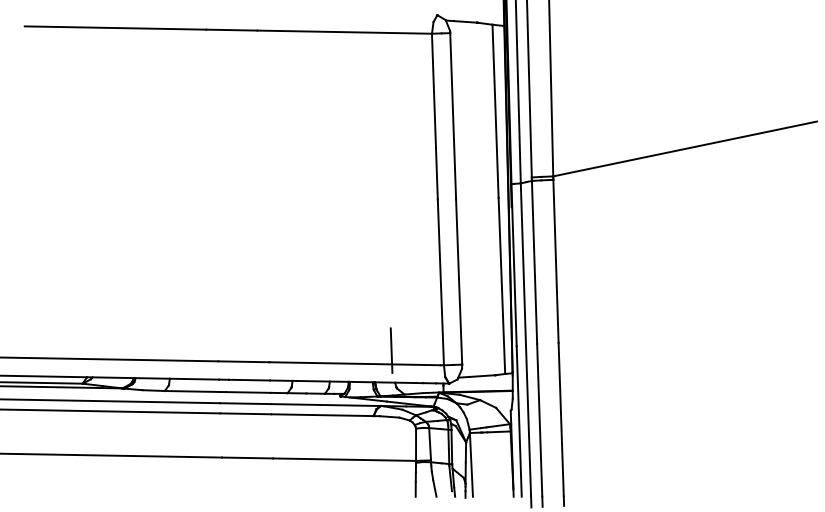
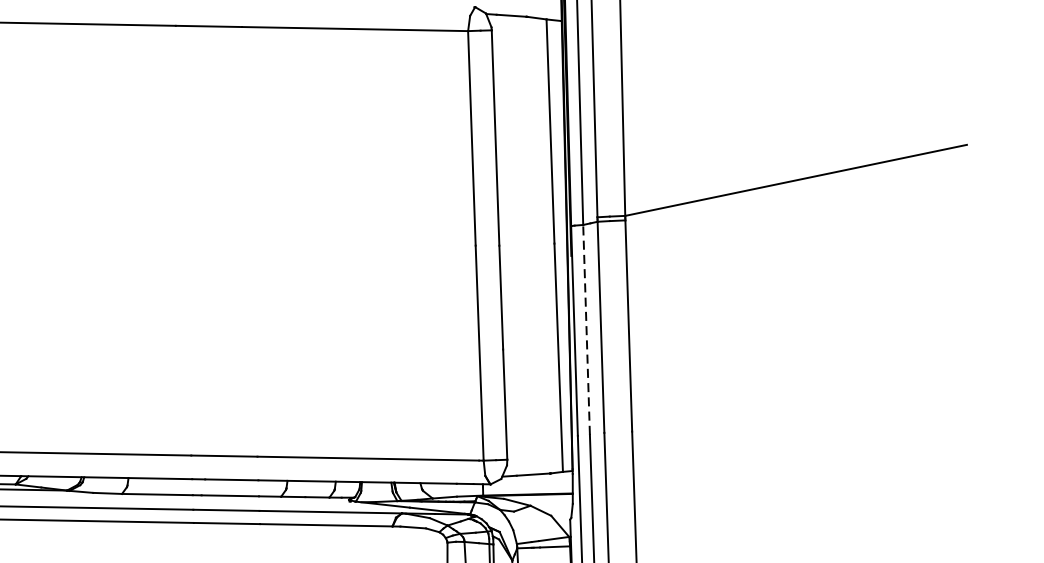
line: (523, 263) -> (586, 328), solid -> dashed
line: (391, 350) -> (415, 441), removed

